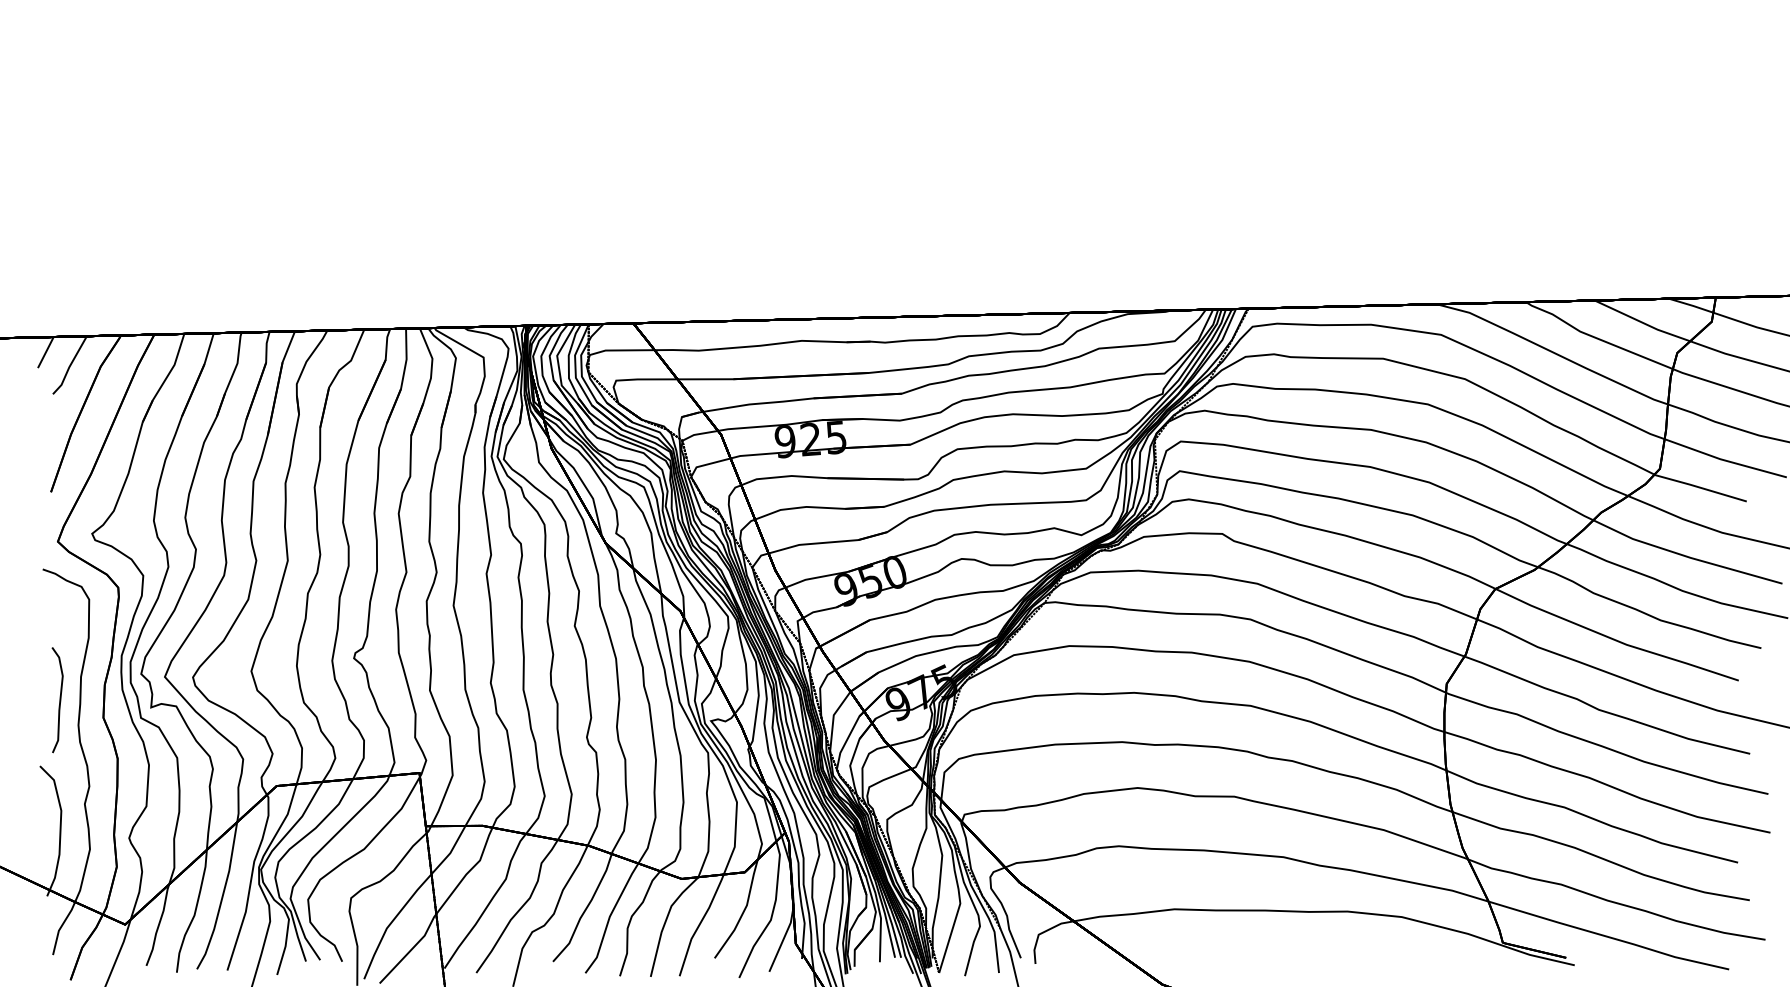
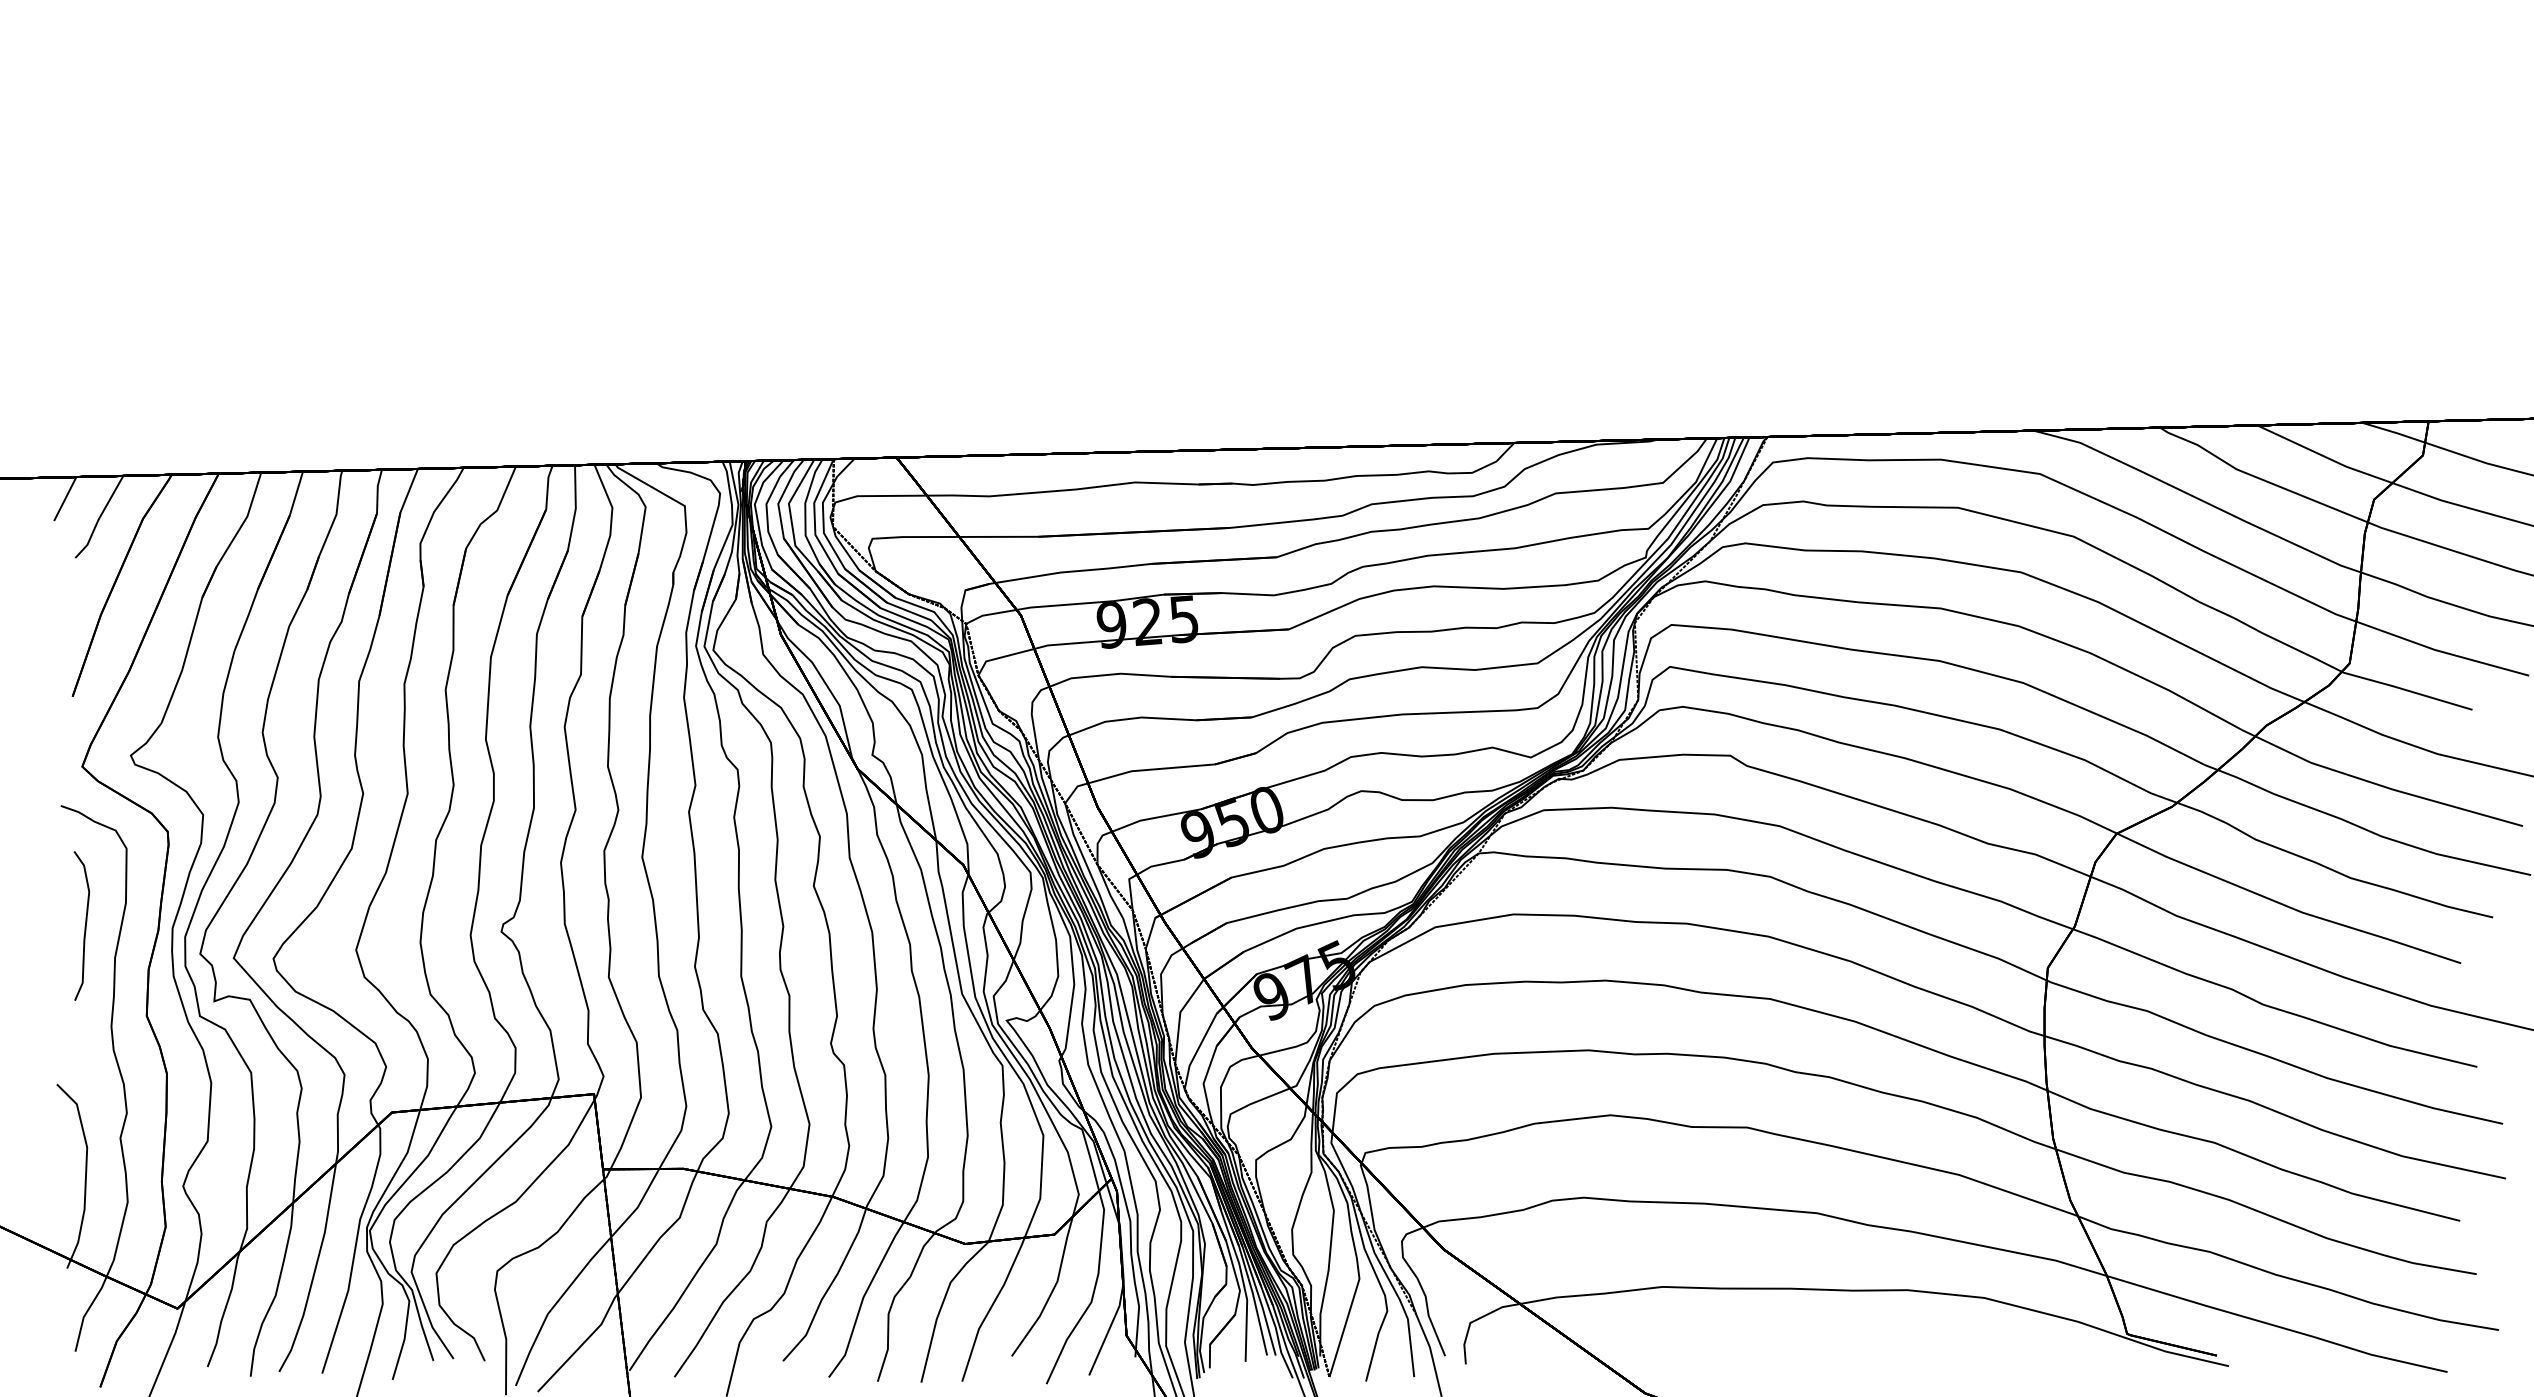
curve: (59, 700) -> (84, 926), moved

